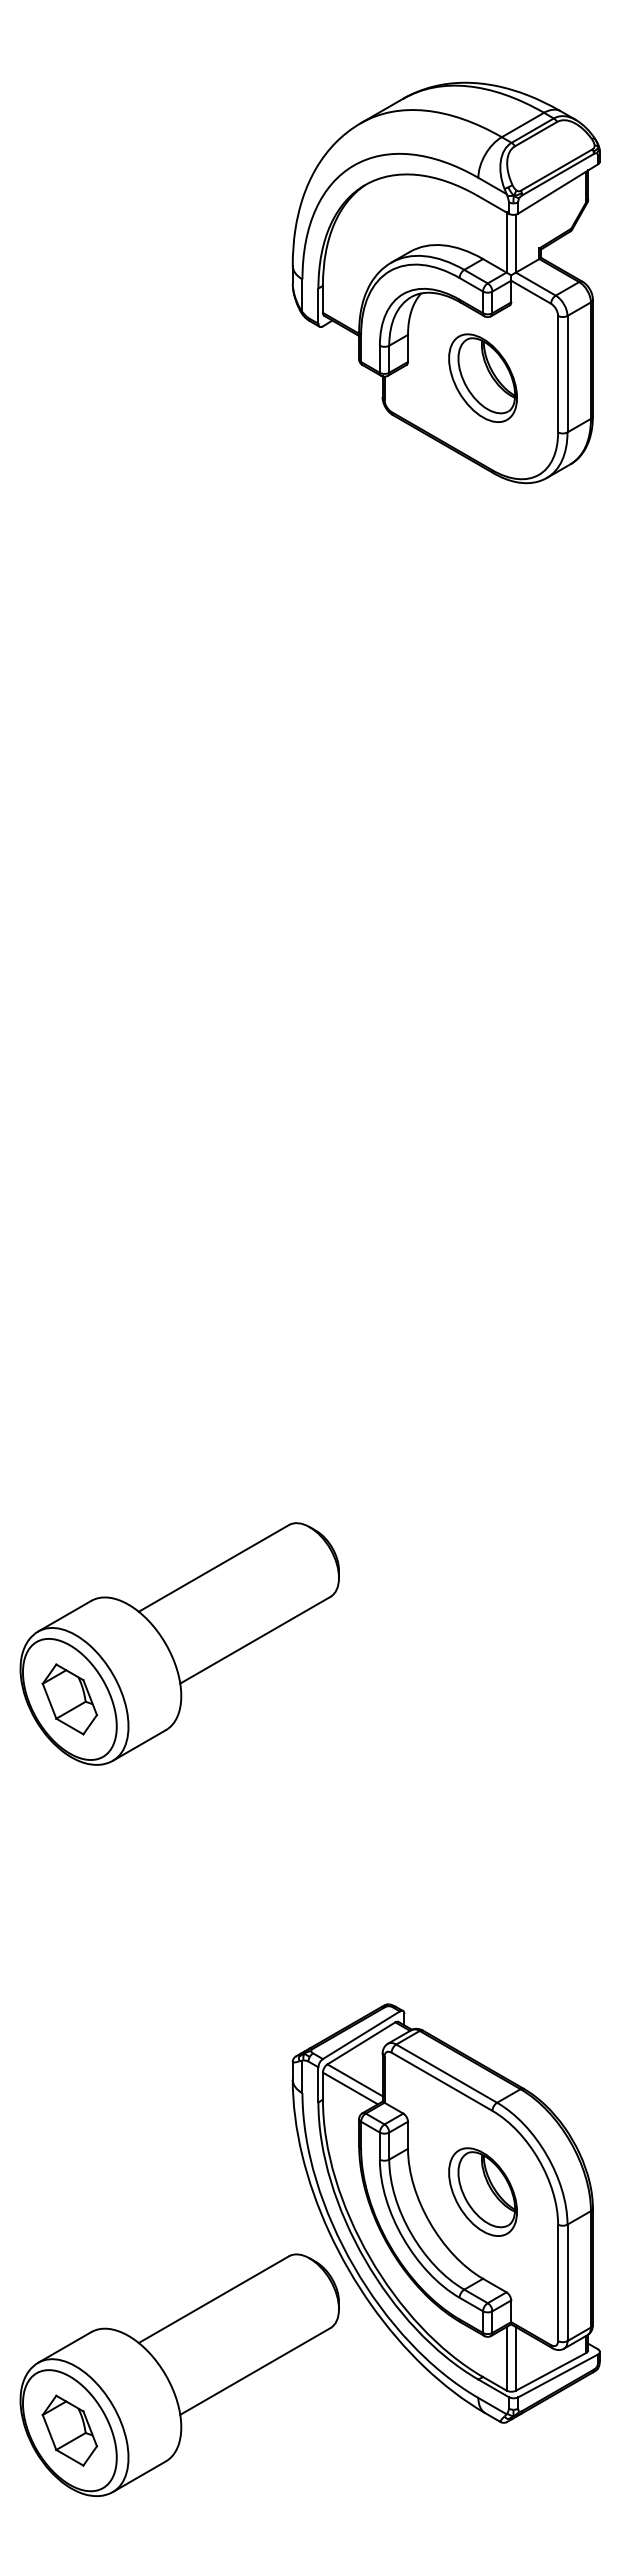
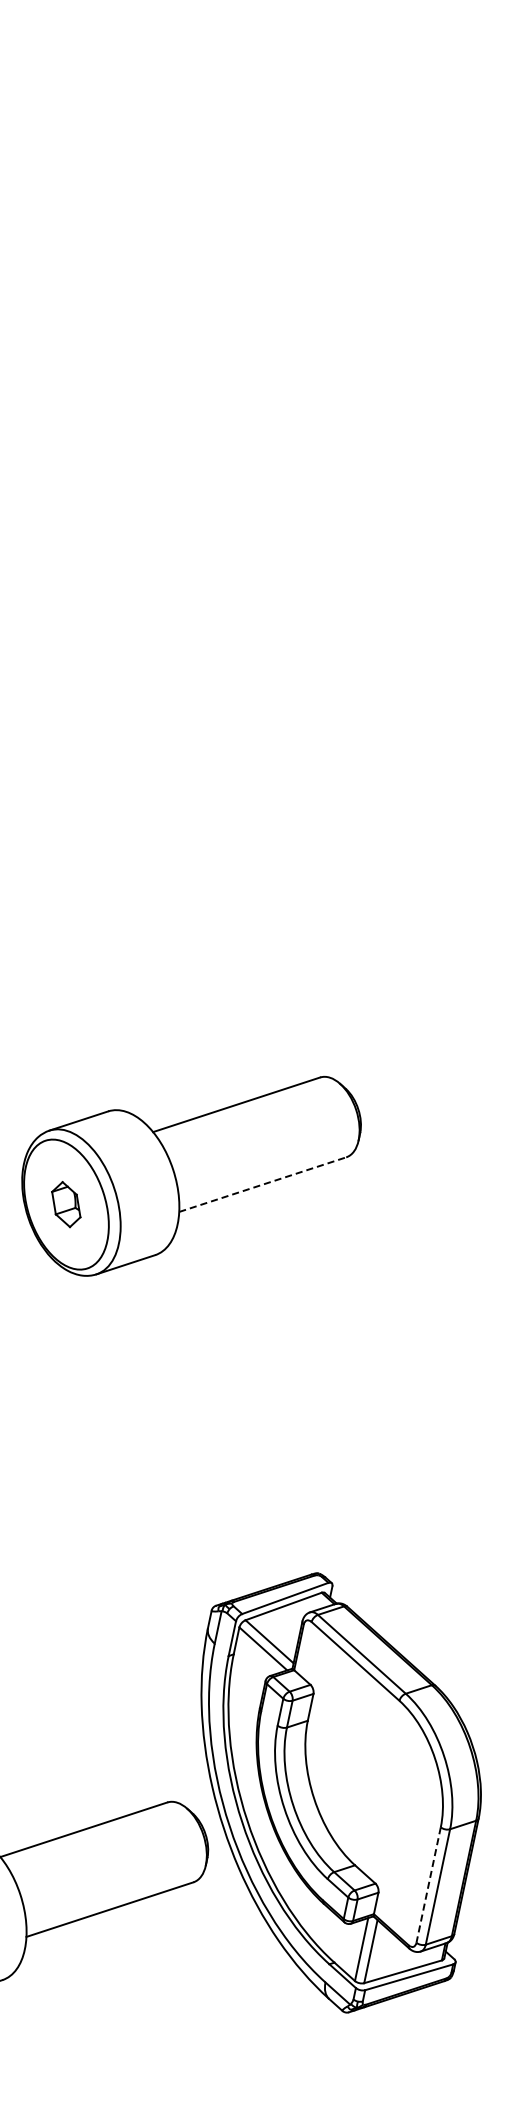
line: (255, 1640) -> (262, 1184), solid -> dashed
part: (69, 1699) -> (66, 1204), size x0.6
part: (482, 2191) -> (372, 1778), removed
line: (558, 2283) -> (428, 1885), solid -> dashed

